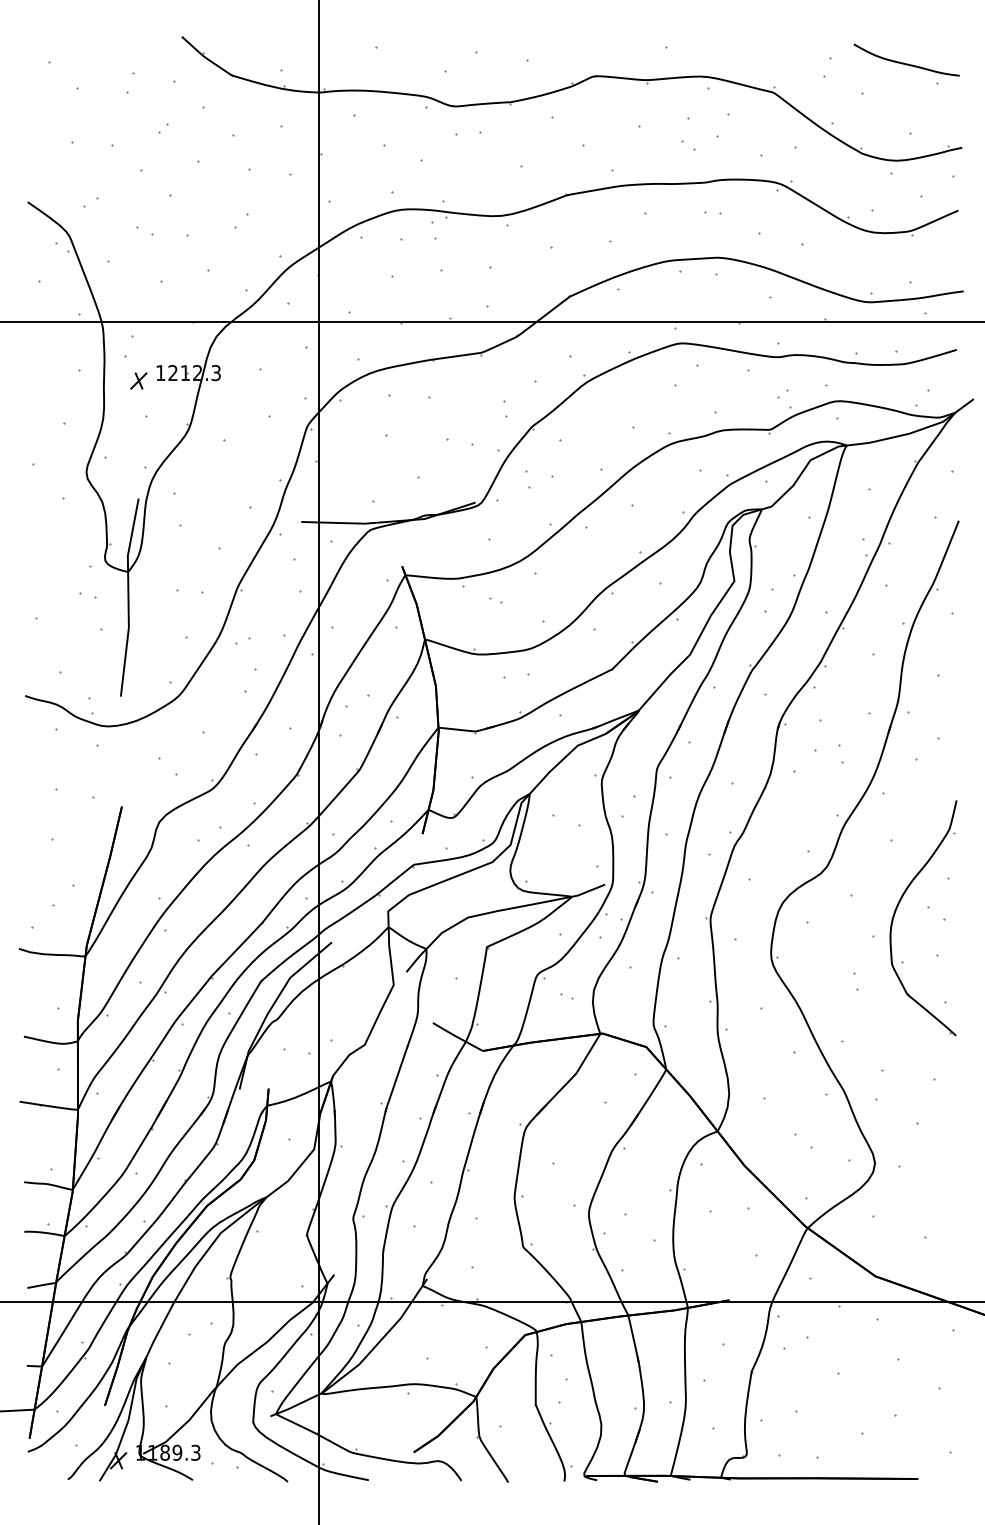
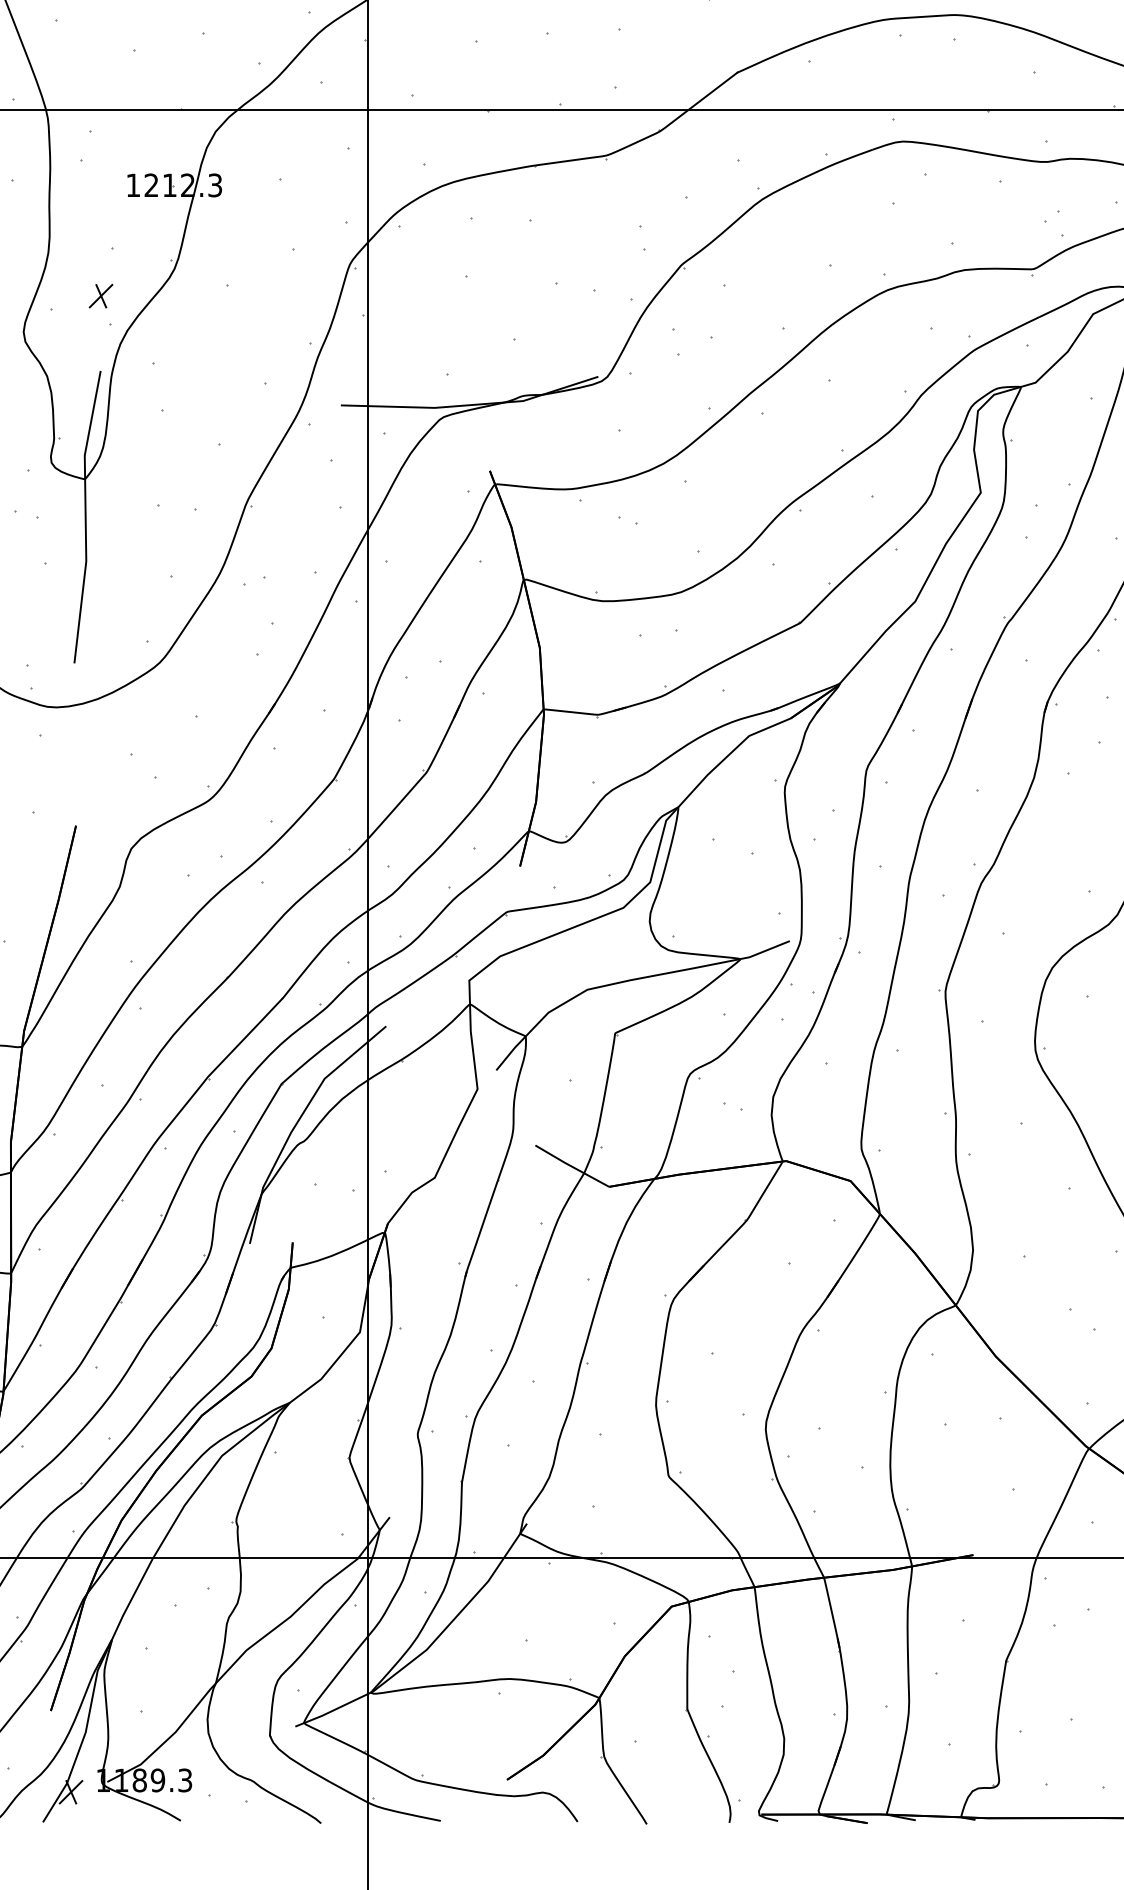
part: (138, 380) -> (100, 295), moved

